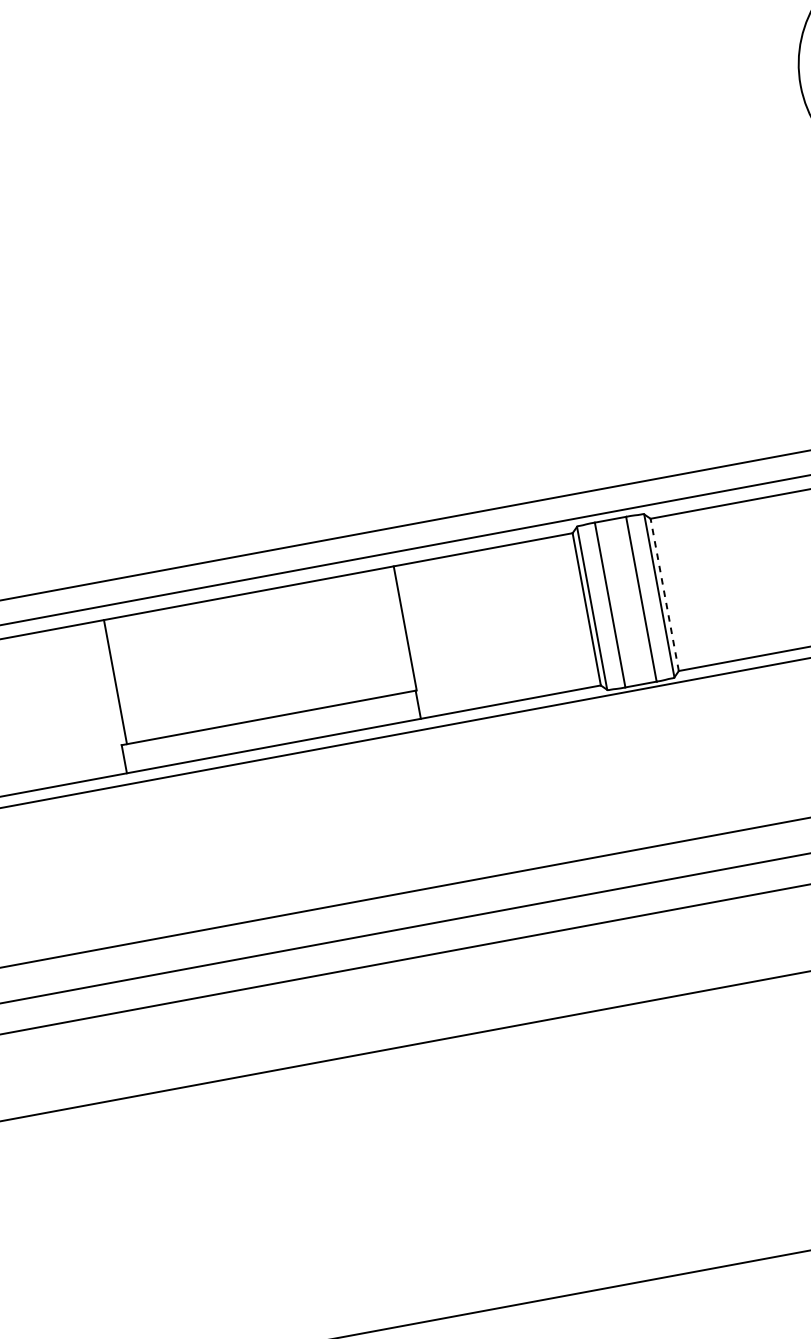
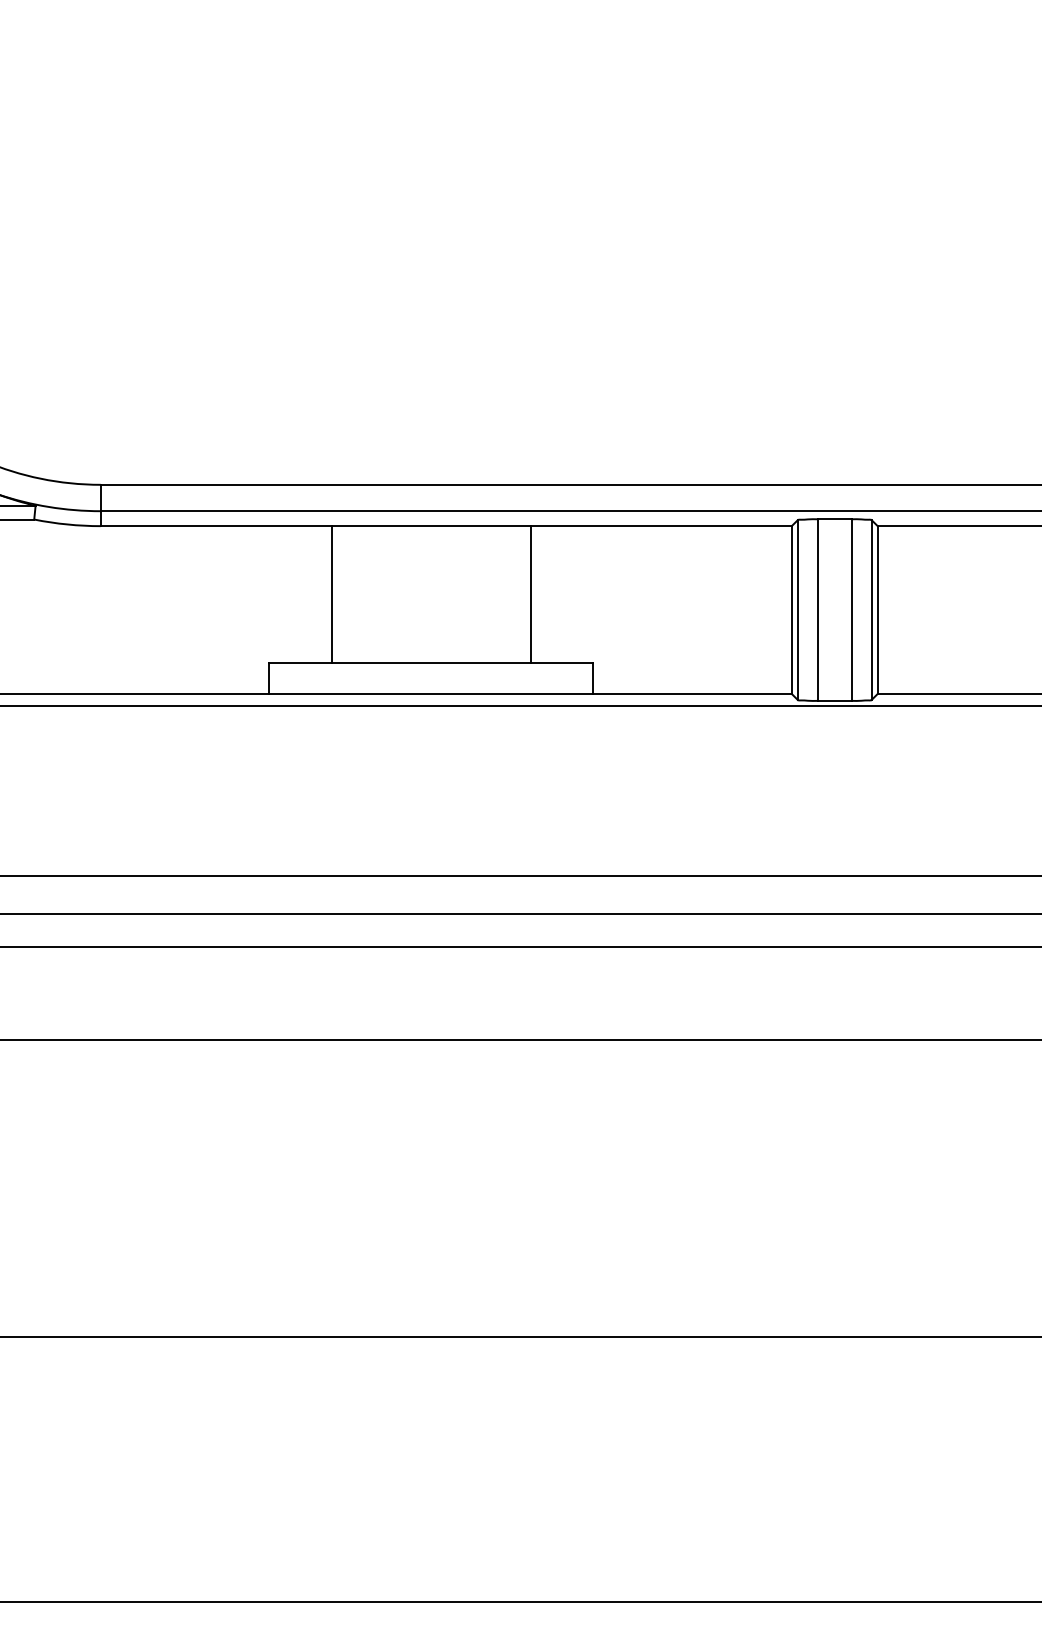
line: (664, 595) -> (877, 610), dashed -> solid
line: (405, 628) -> (530, 594), moved
line: (115, 682) -> (332, 594), moved

